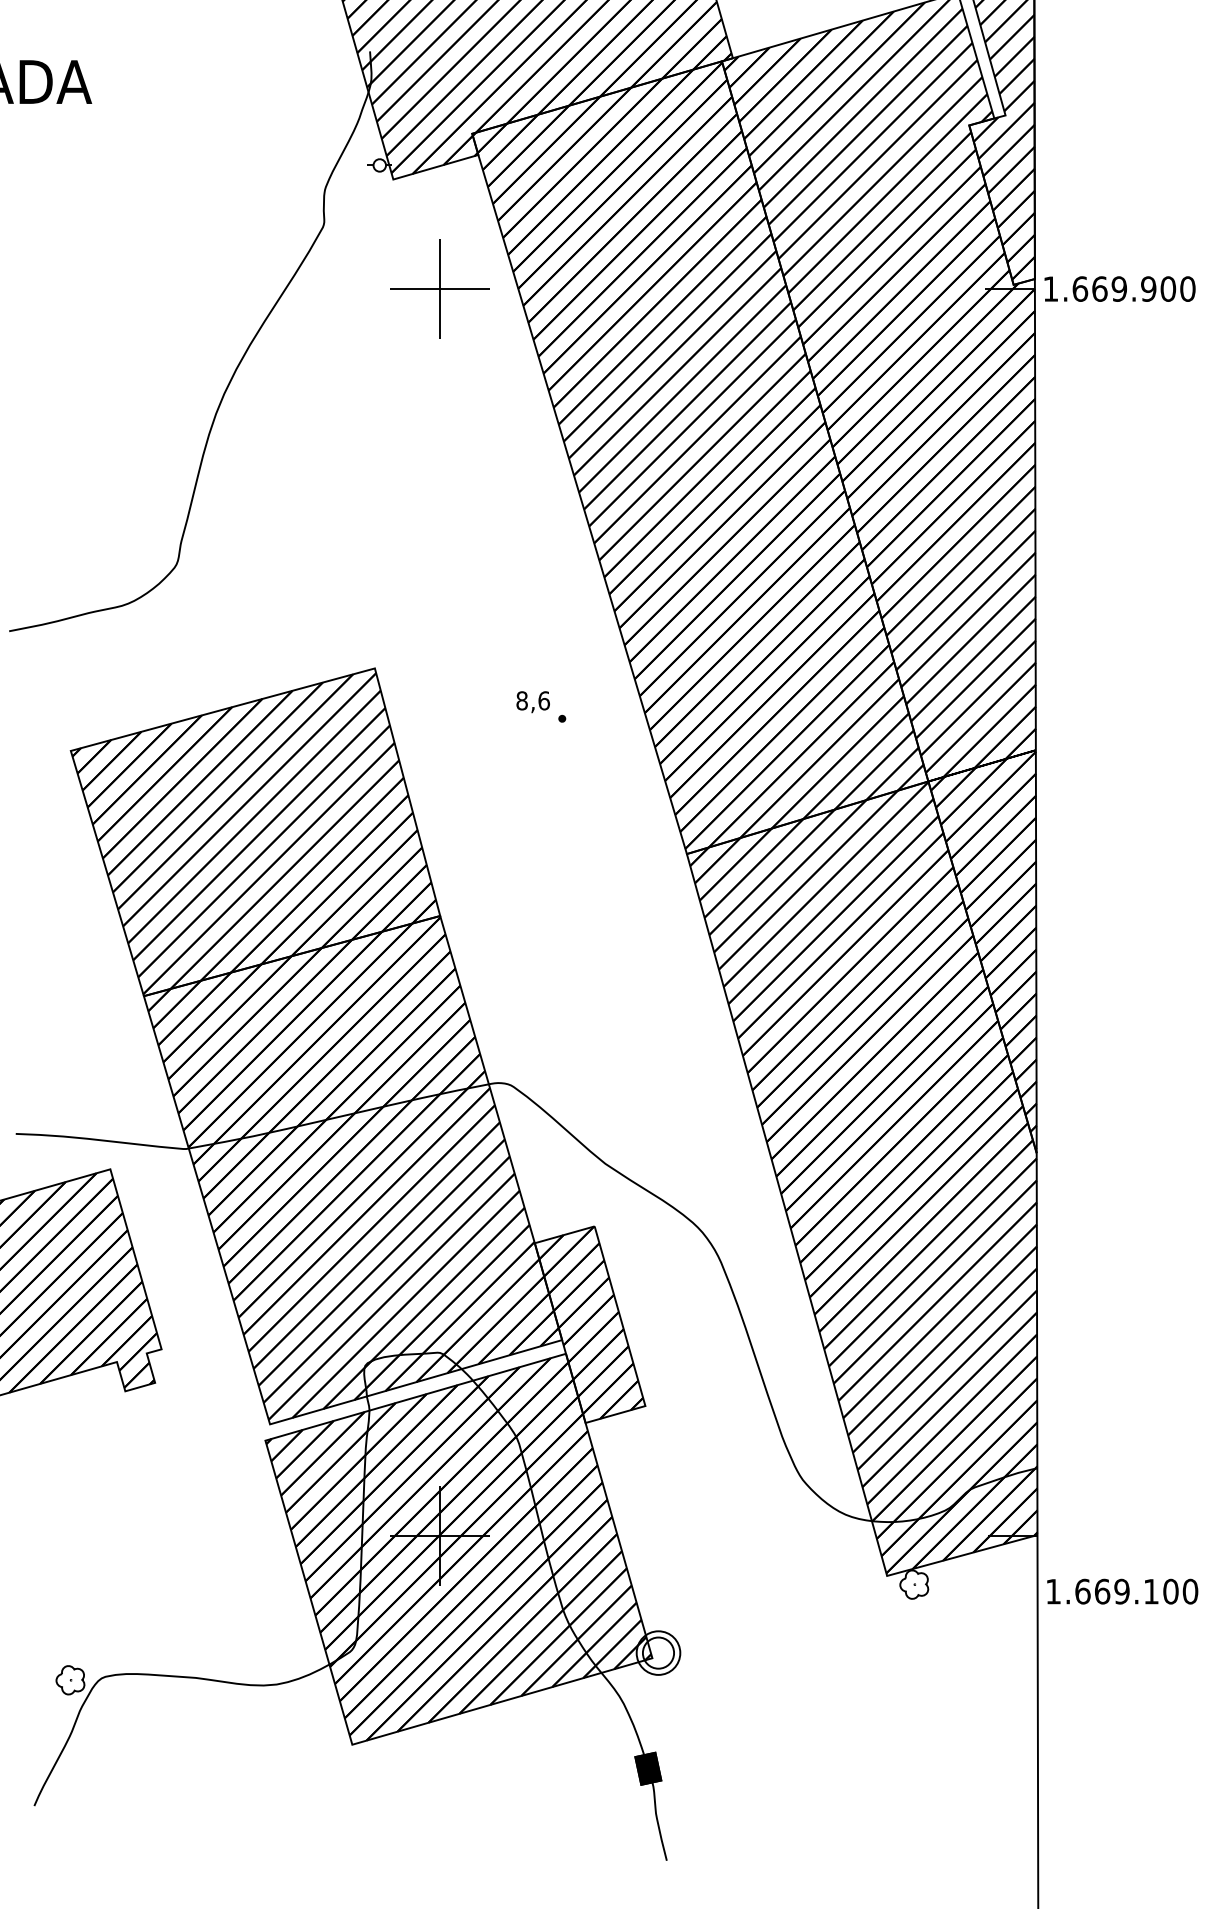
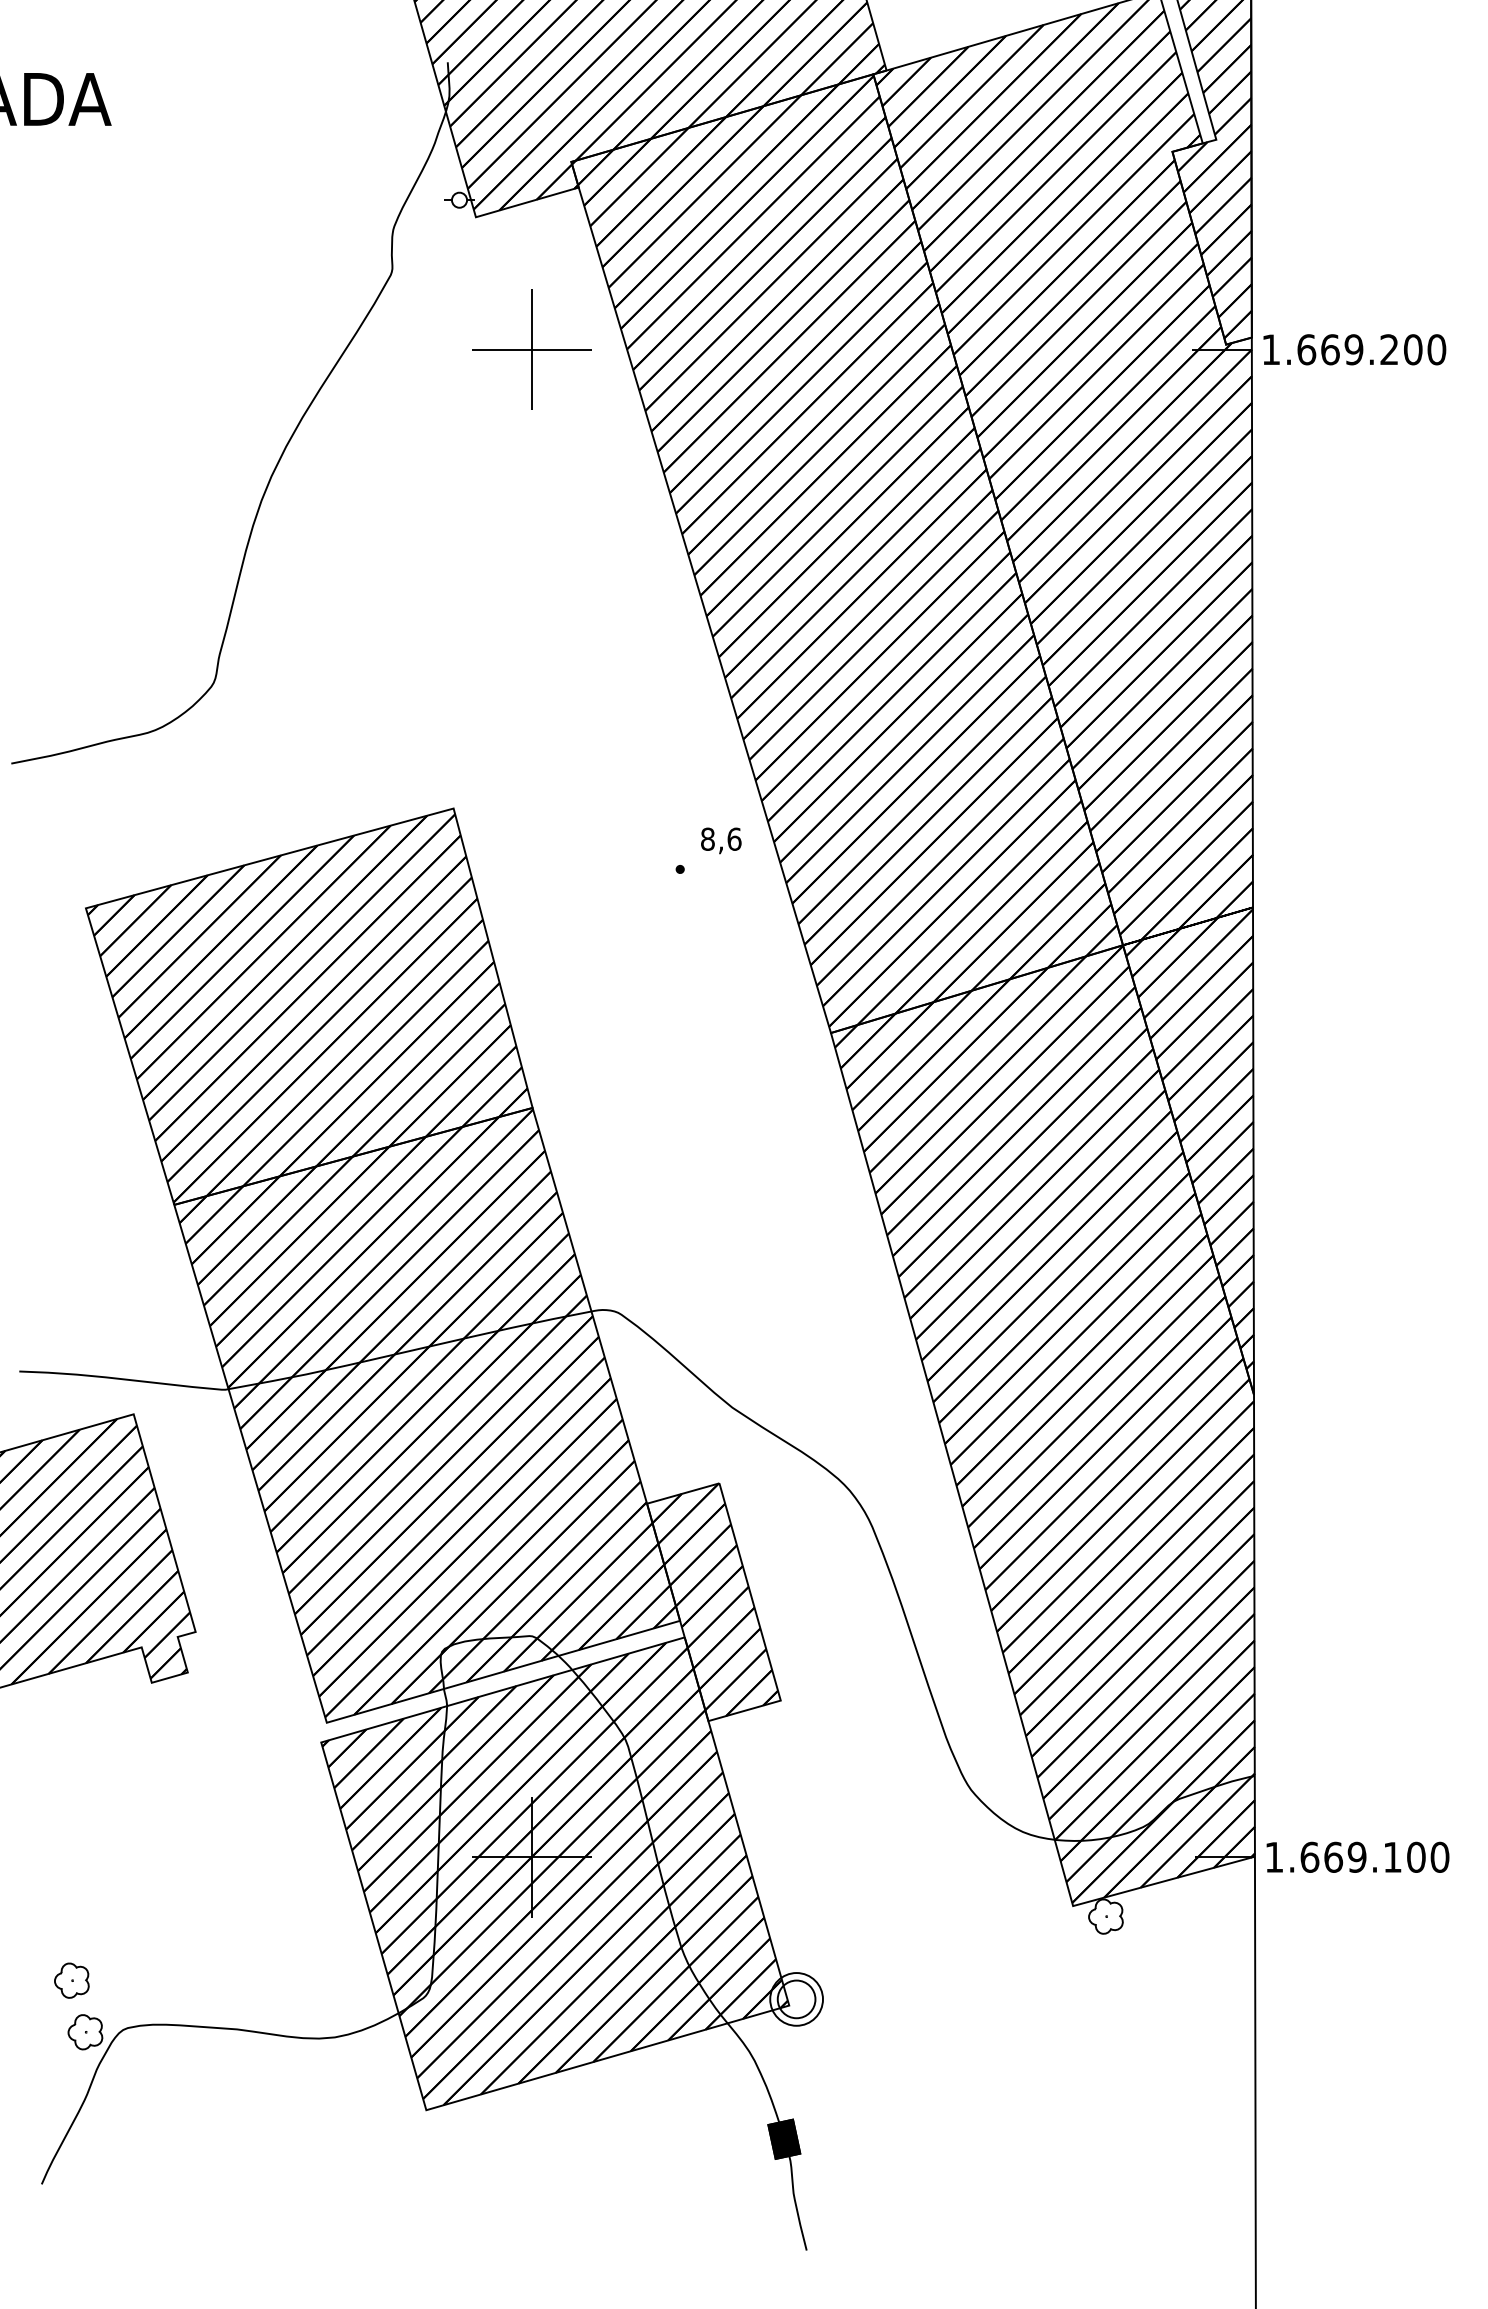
text: (1148, 288) -> (1389, 349), 1.669.900 -> 1.669.200
text: (532, 702) -> (720, 841), moved
text: (1122, 1591) -> (1357, 1857), moved
part: (59, 1637) -> (72, 1980), added

